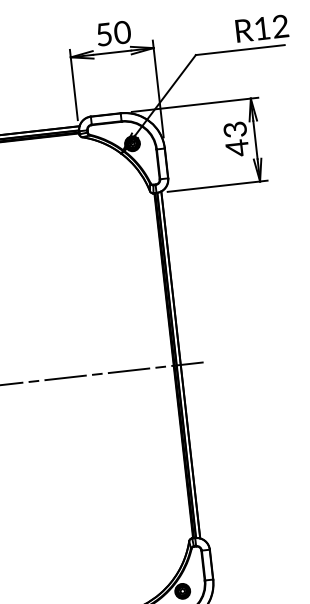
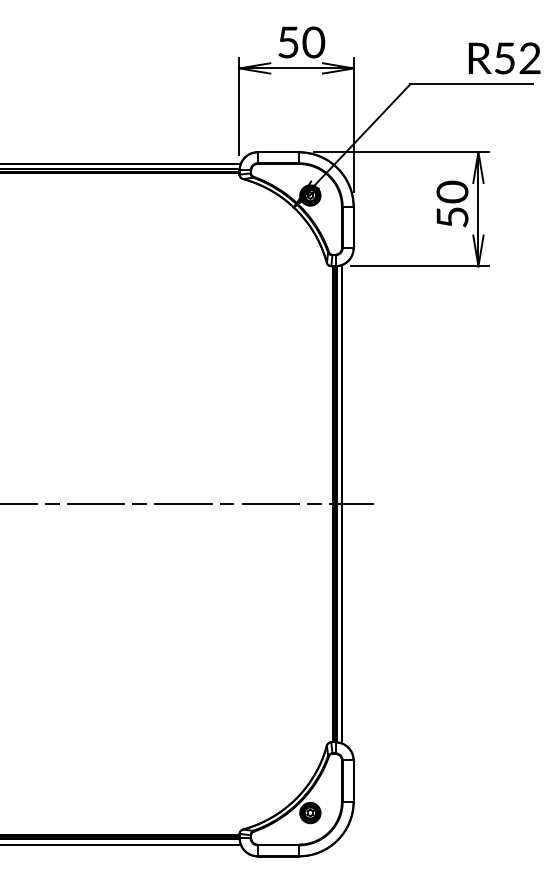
text: (262, 28) -> (504, 58), R12 -> R52
text: (236, 138) -> (452, 204), 43 -> 50

